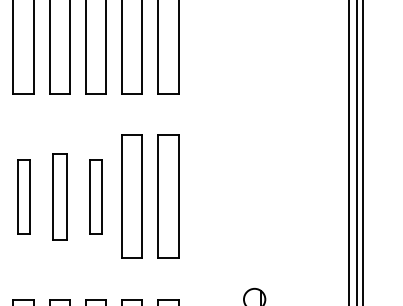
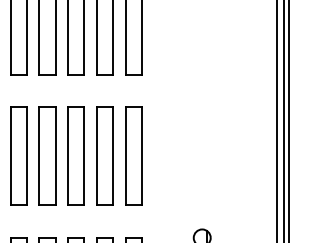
part: (23, 195) -> (18, 155), size x1.67
part: (59, 195) -> (47, 155), size x1.43
part: (95, 195) -> (75, 155), size x1.67

